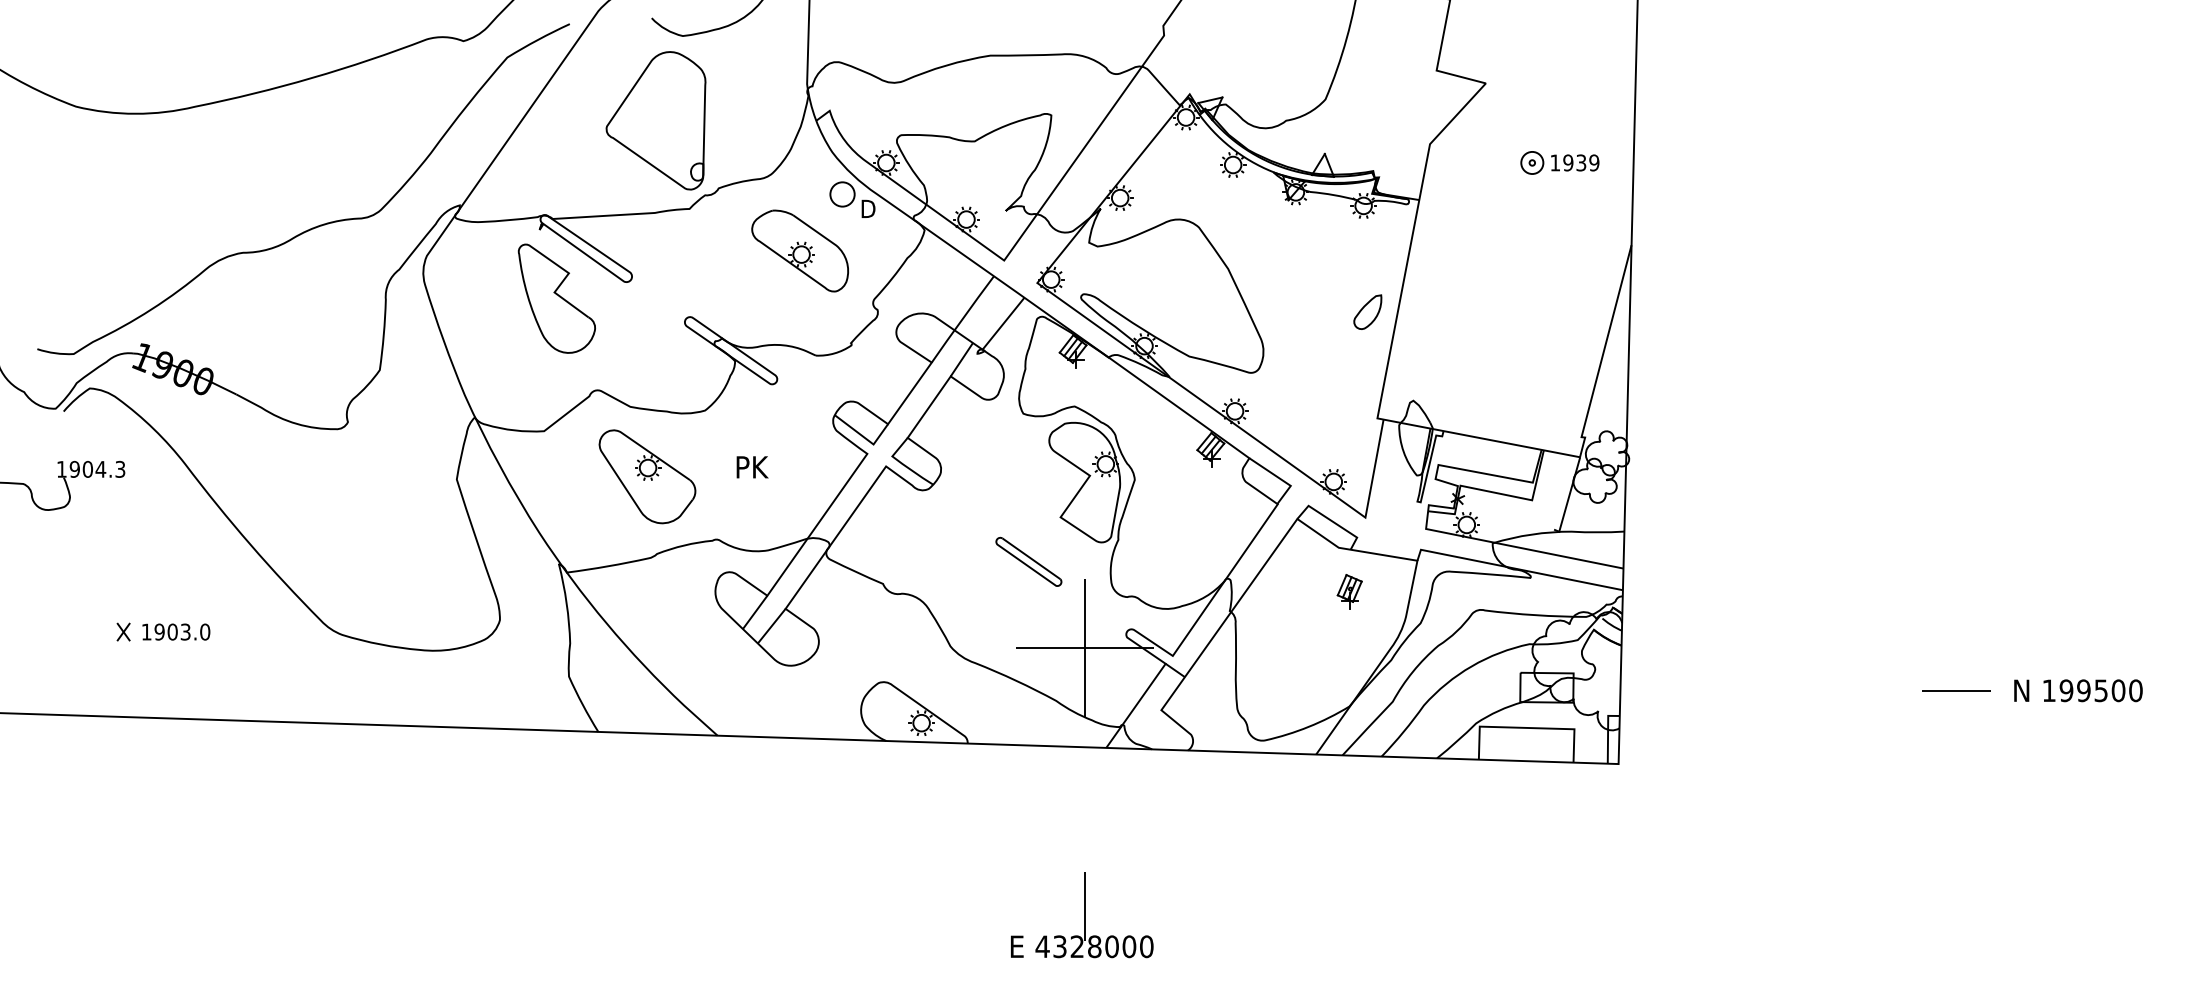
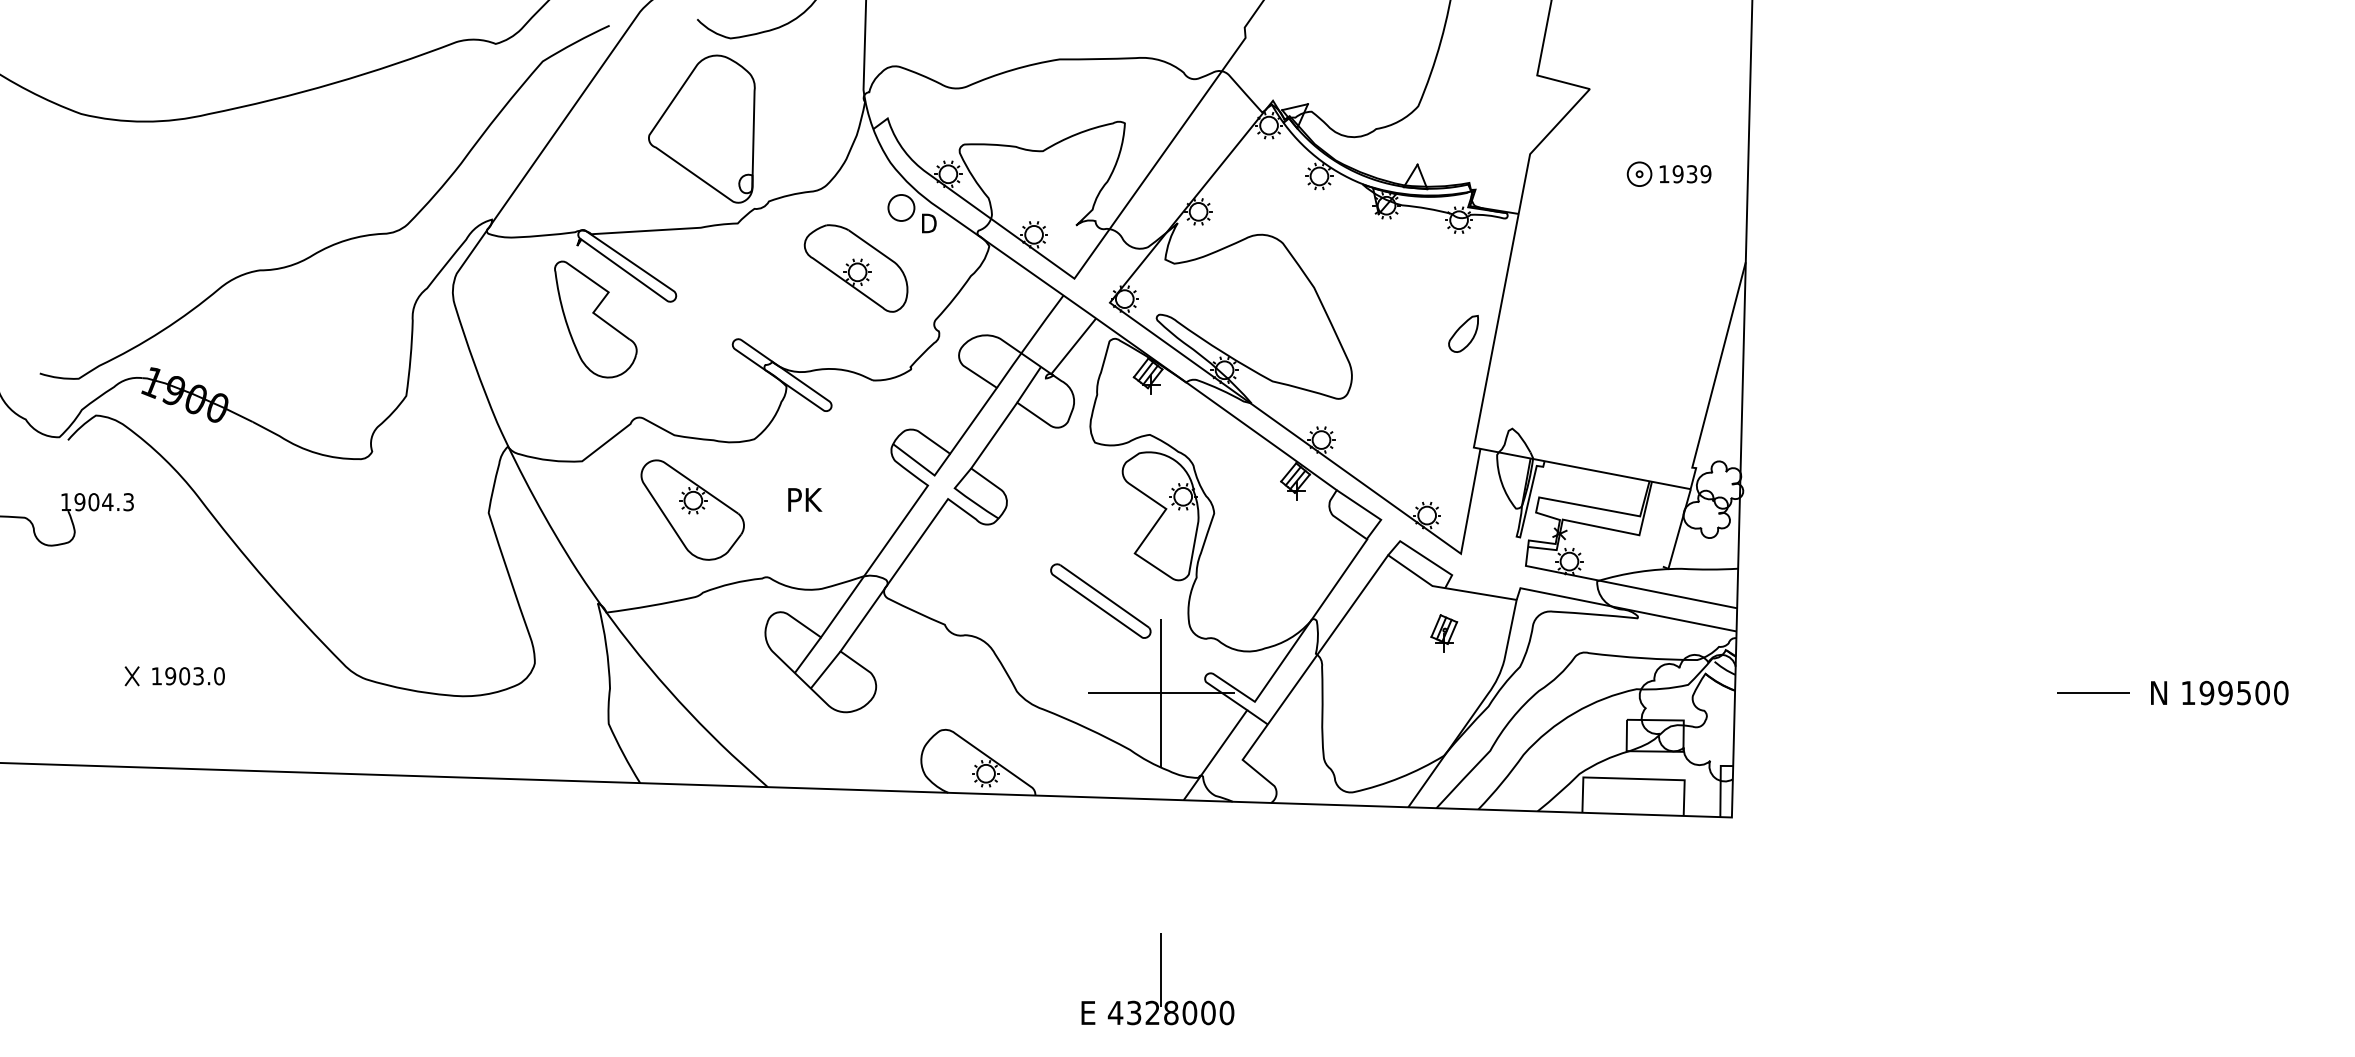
part: (1028, 561) -> (1100, 600), size x1.43
line: (1956, 690) -> (2093, 692), moved
text: (2078, 690) -> (2219, 692), moved

